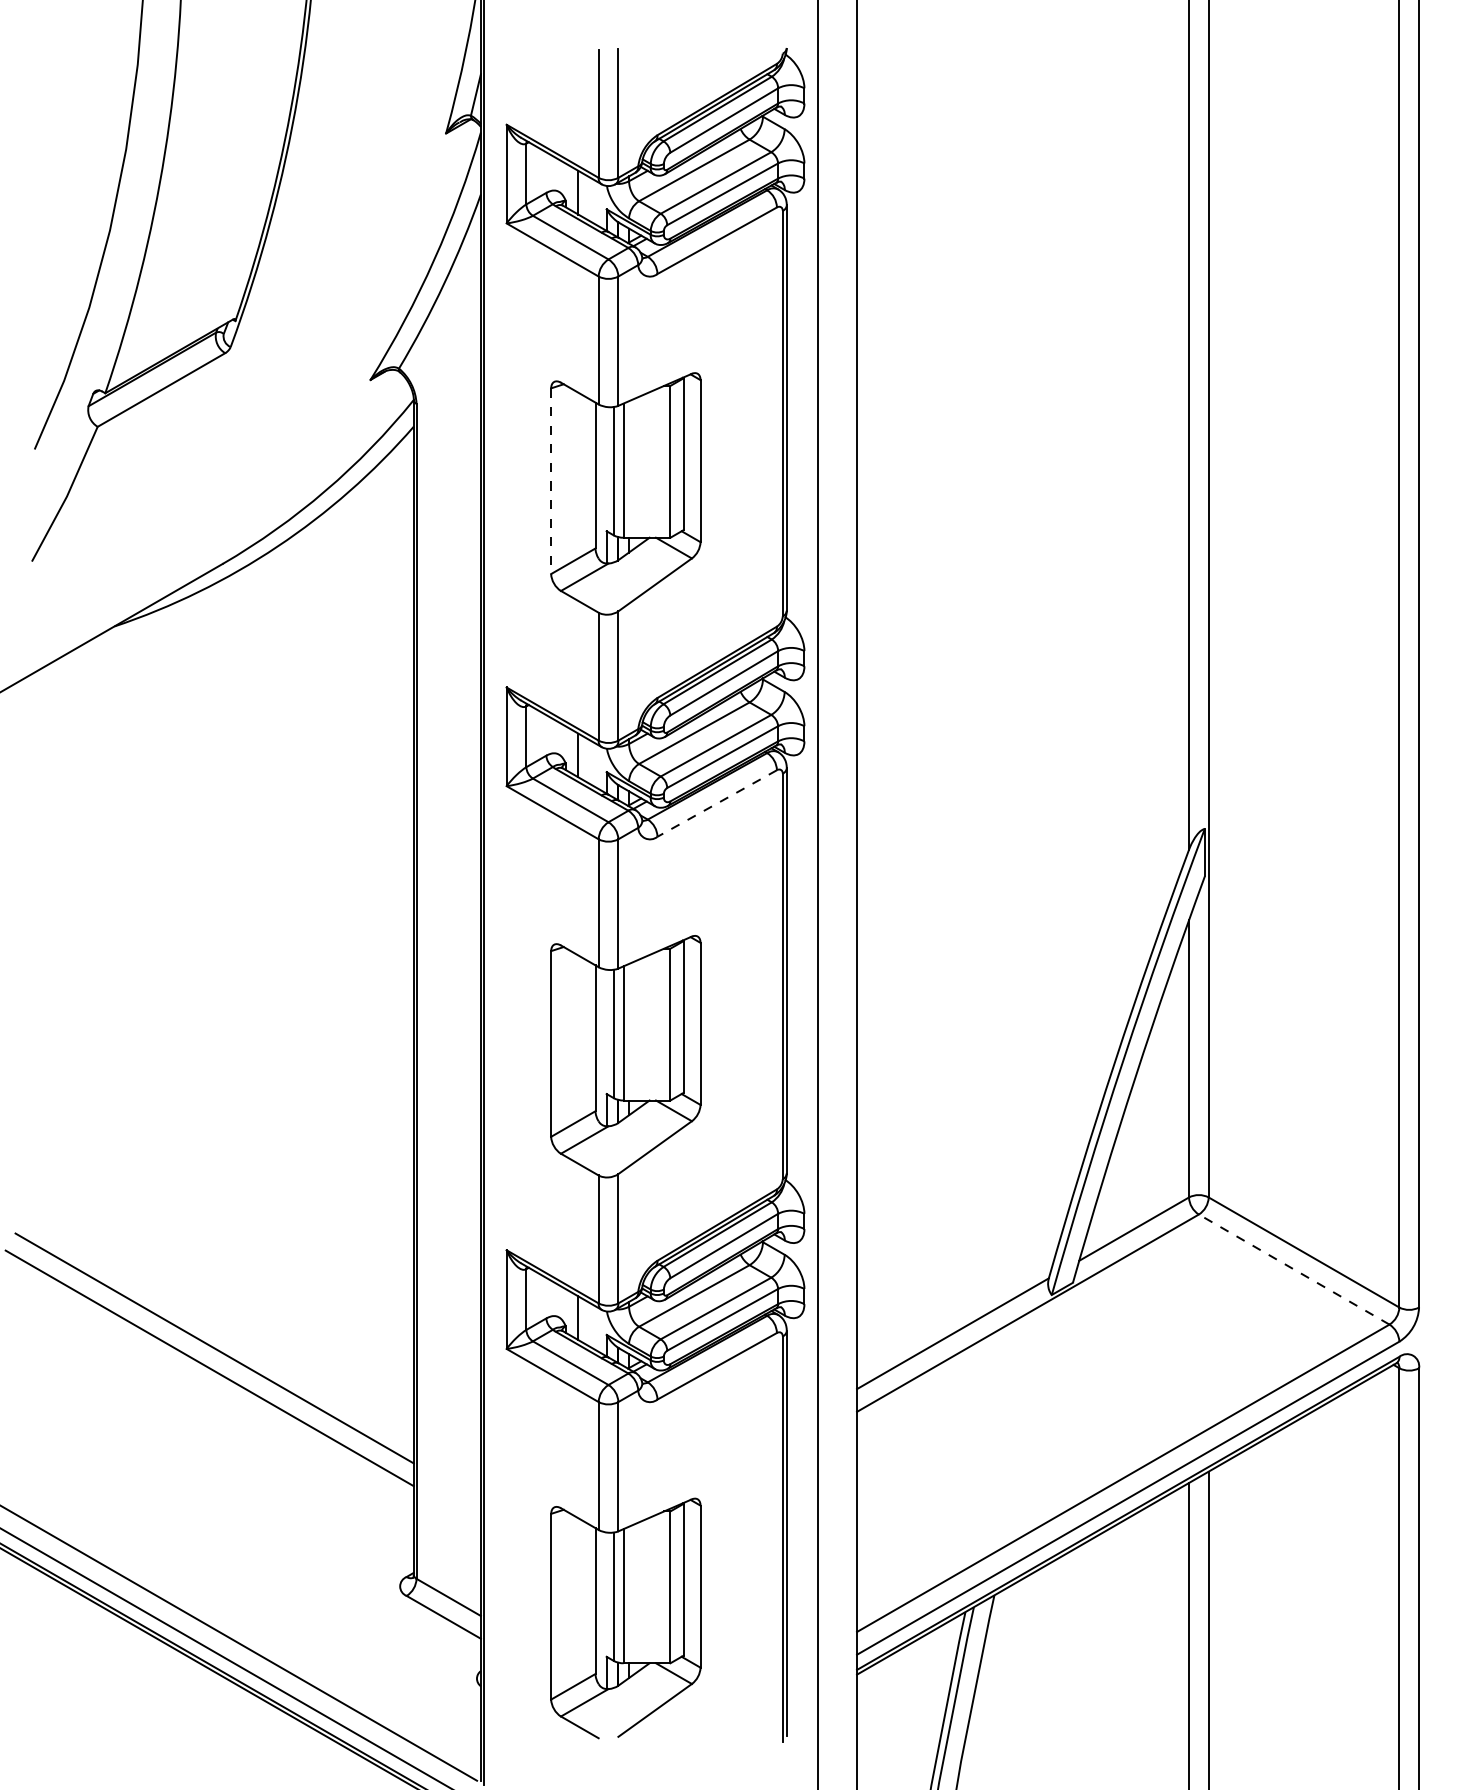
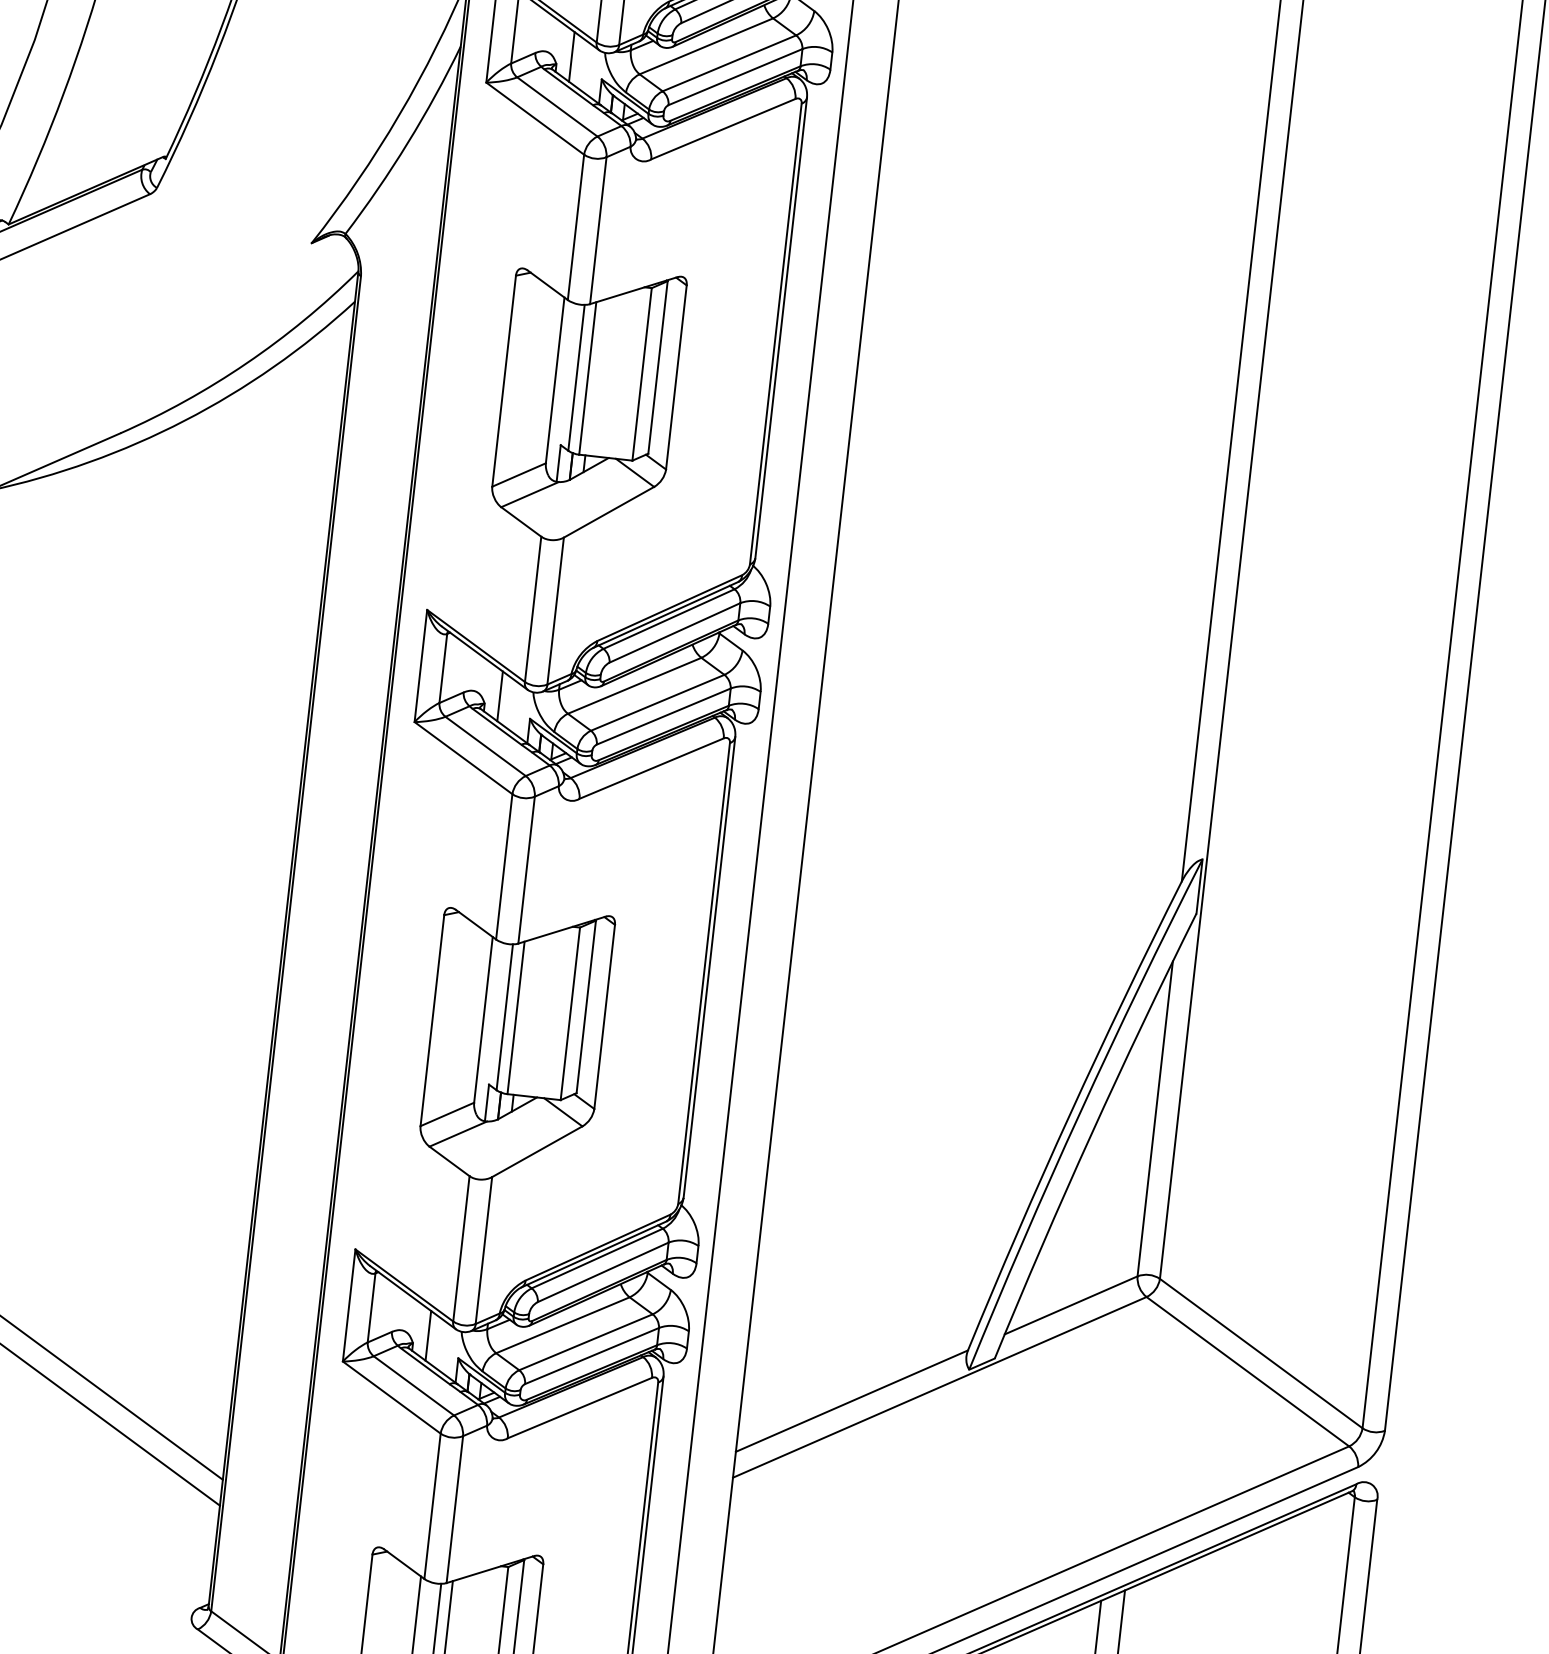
line: (551, 481) -> (504, 381), dashed -> solid
line: (716, 803) -> (650, 768), dashed -> solid
line: (1293, 1269) -> (1247, 1371), dashed -> solid

